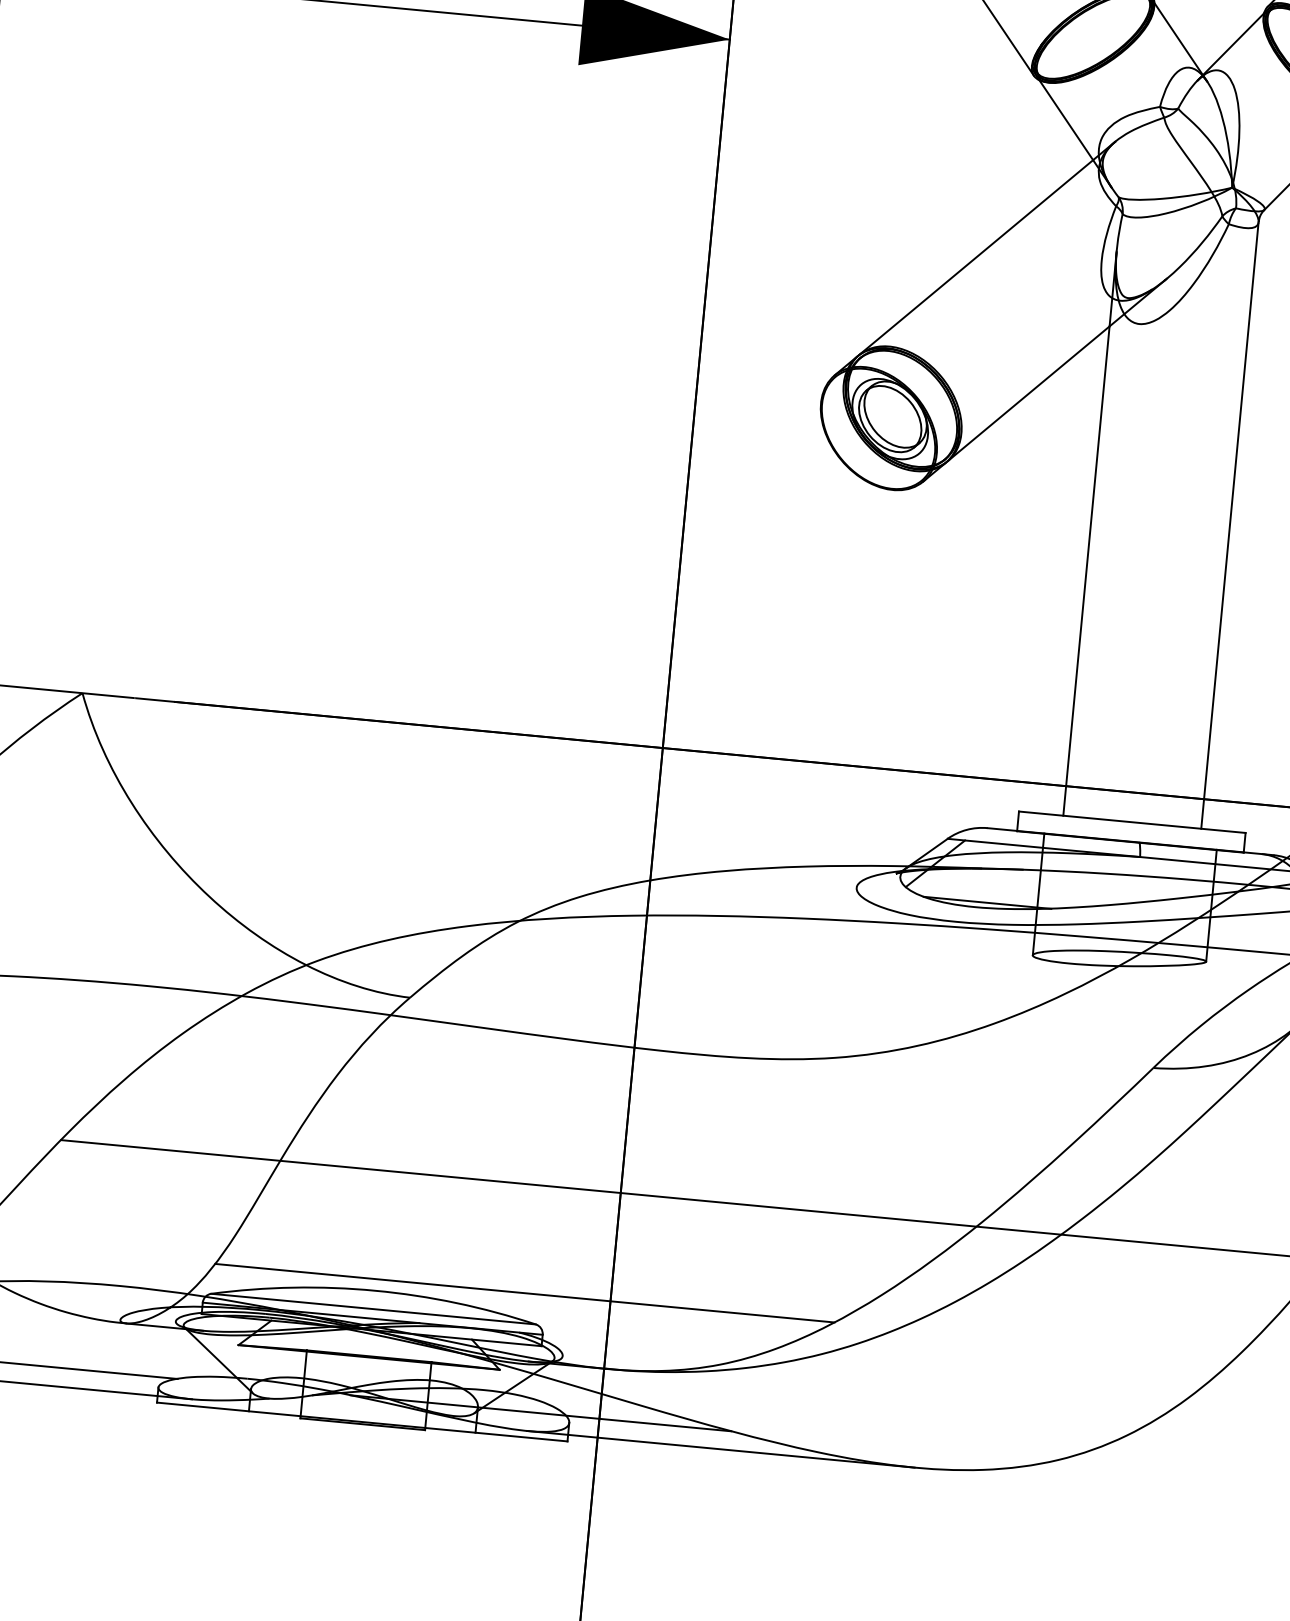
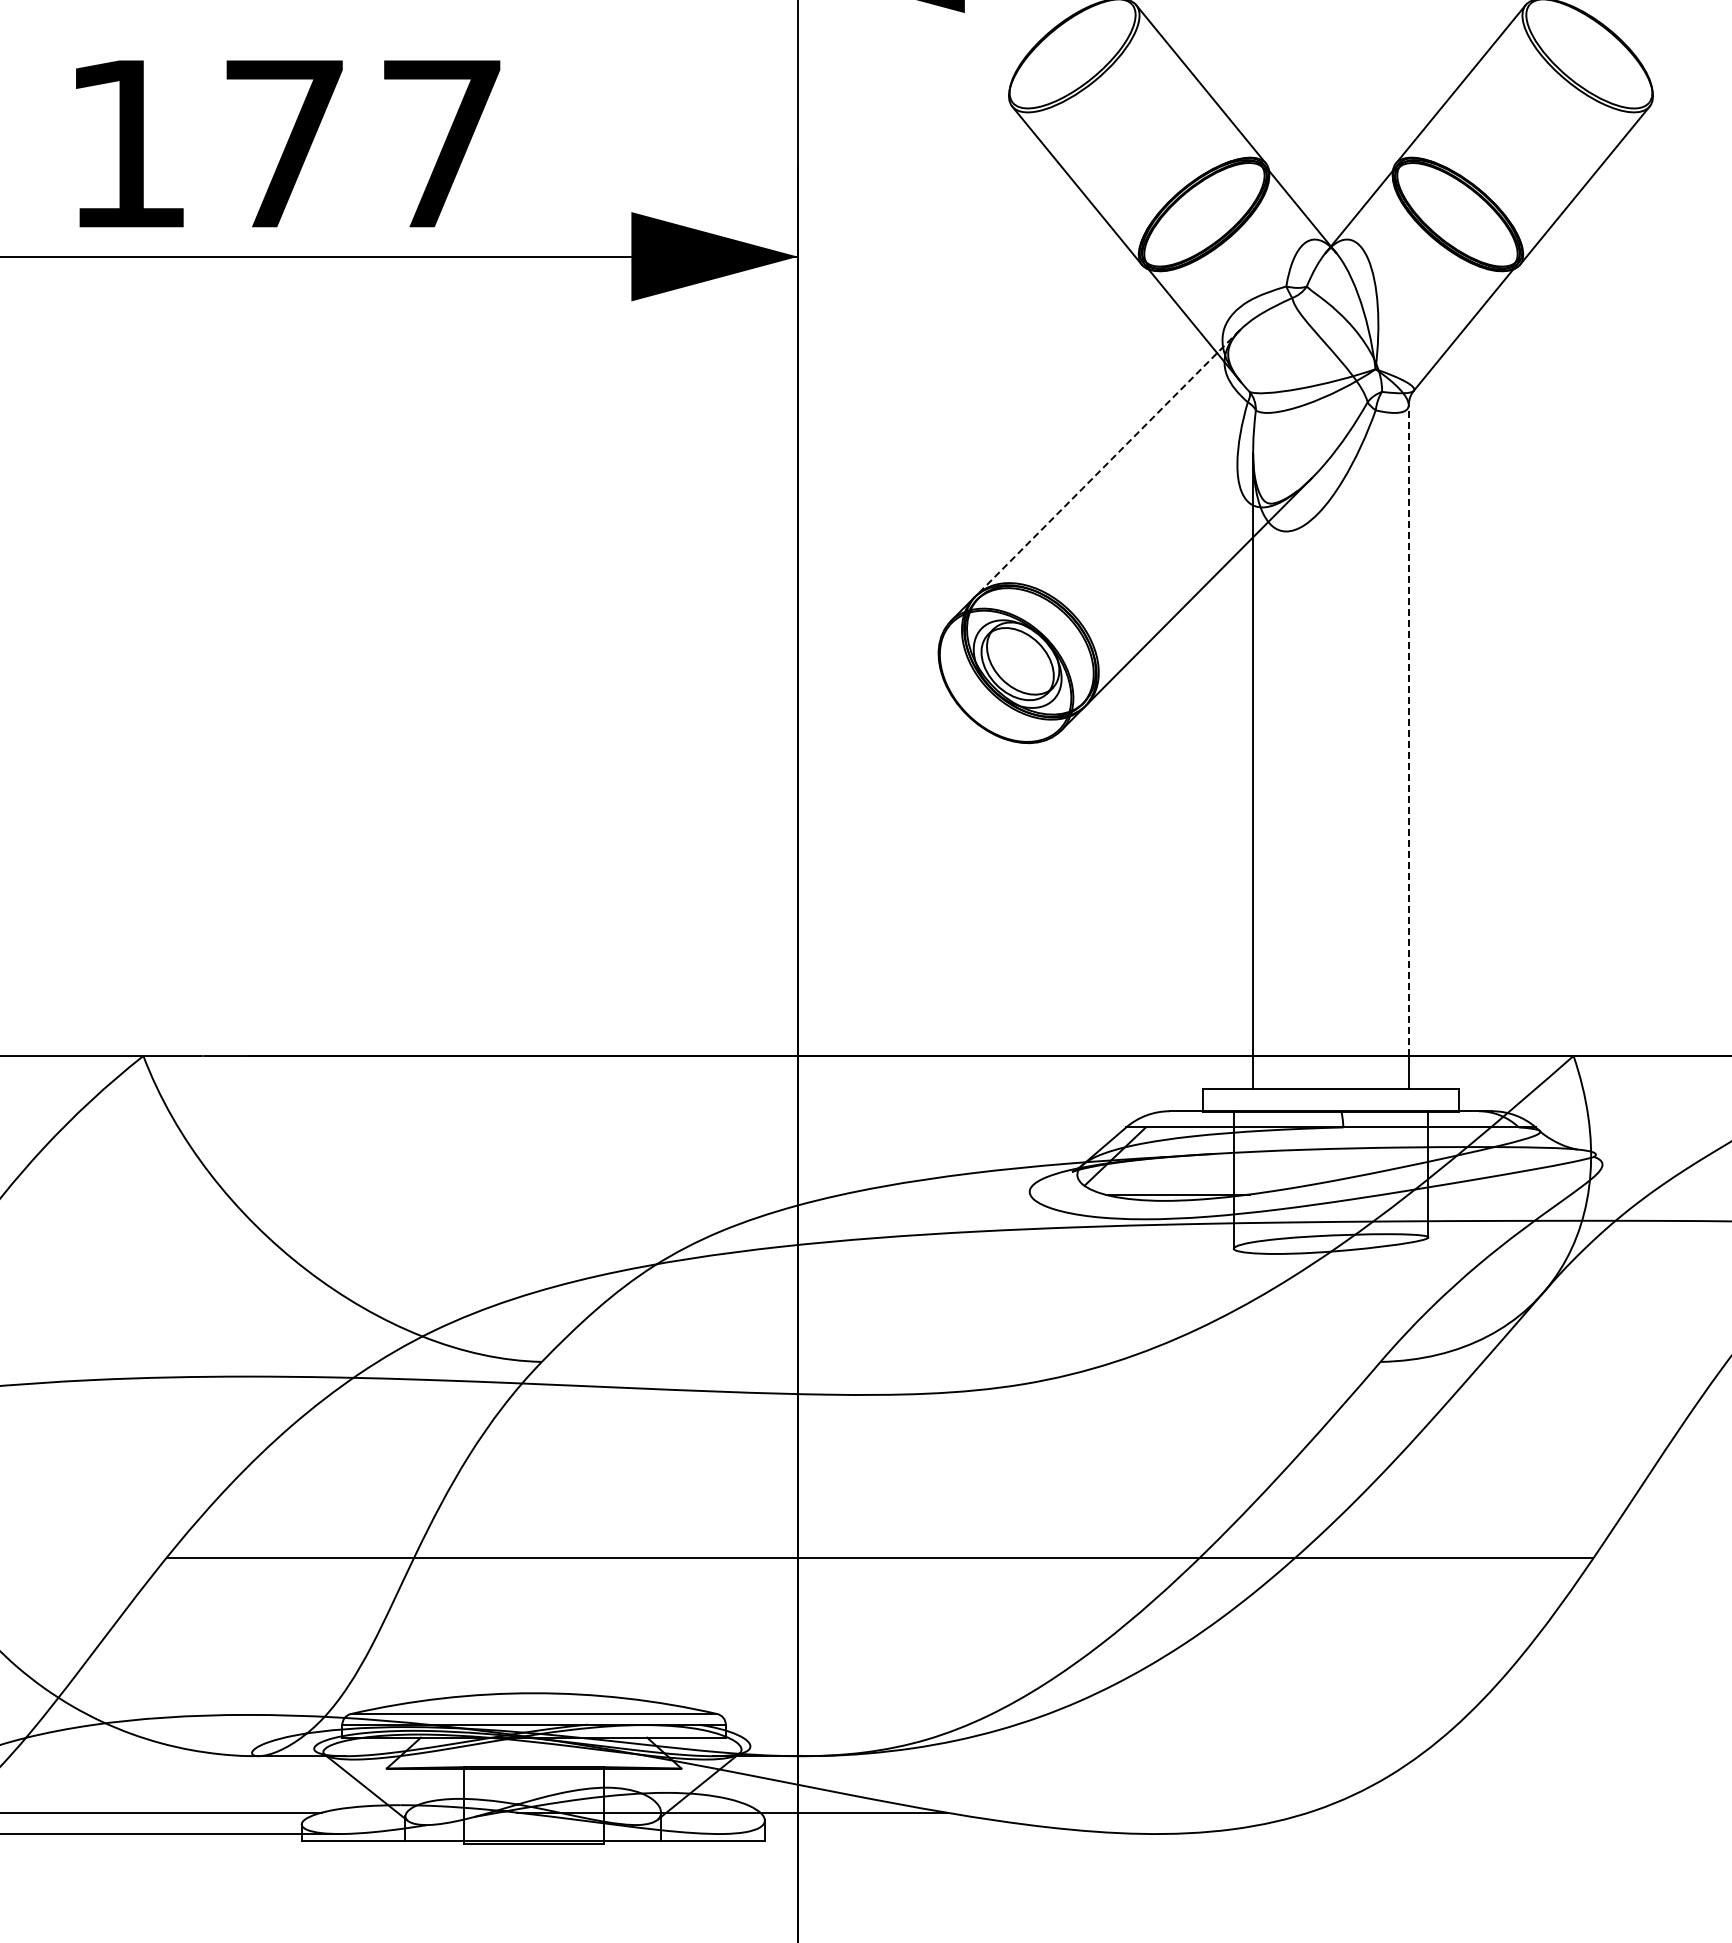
line: (986, 248) -> (1107, 463), solid -> dashed
line: (1231, 510) -> (1408, 730), solid -> dashed
line: (524, 1293) -> (701, 1680), removed
line: (720, 1449) -> (936, 1834), removed

